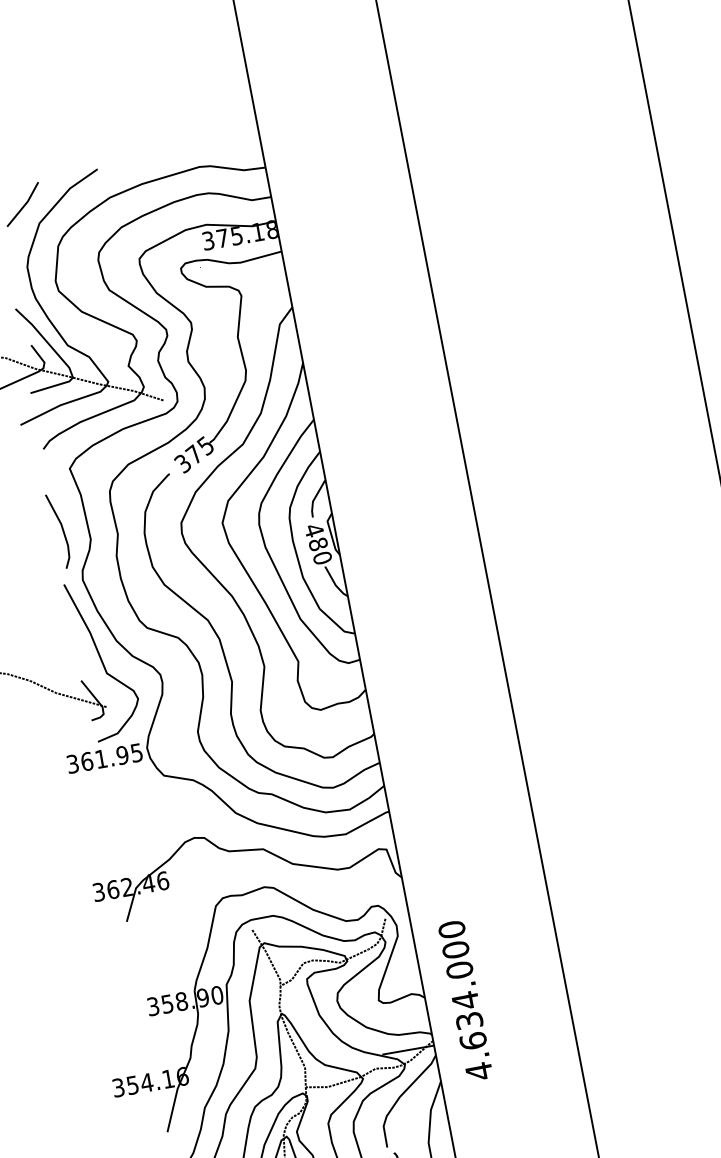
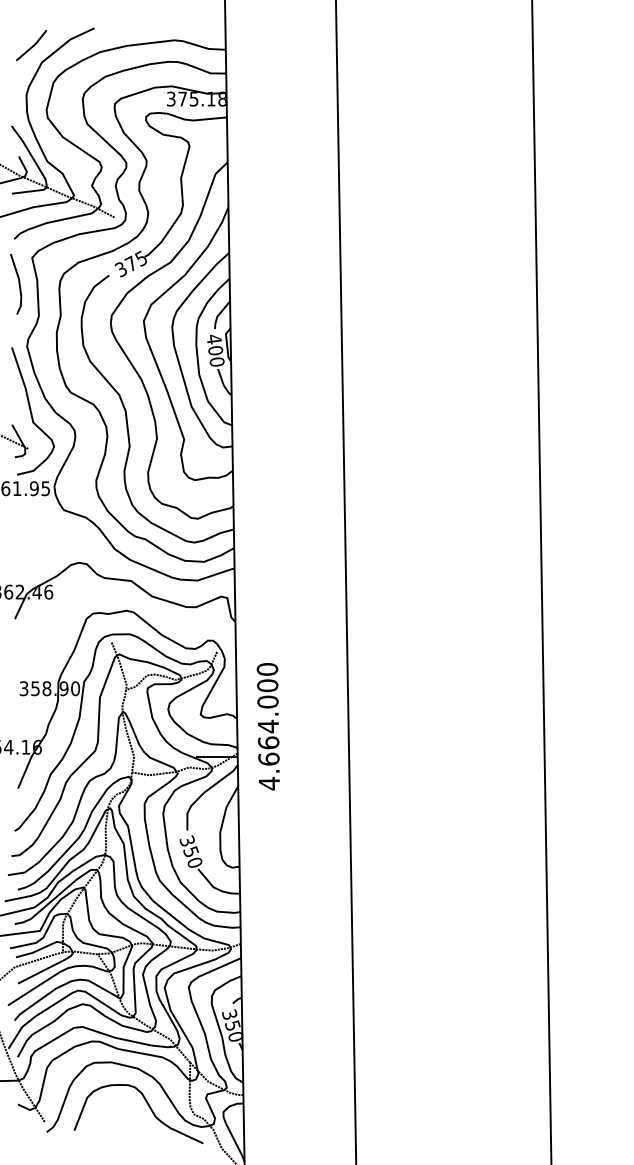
line: (61, 531) -> (18, 284), moved
text: (318, 544) -> (215, 350), 480 -> 400
text: (469, 1020) -> (268, 742), 4.634.000 -> 4.664.000

